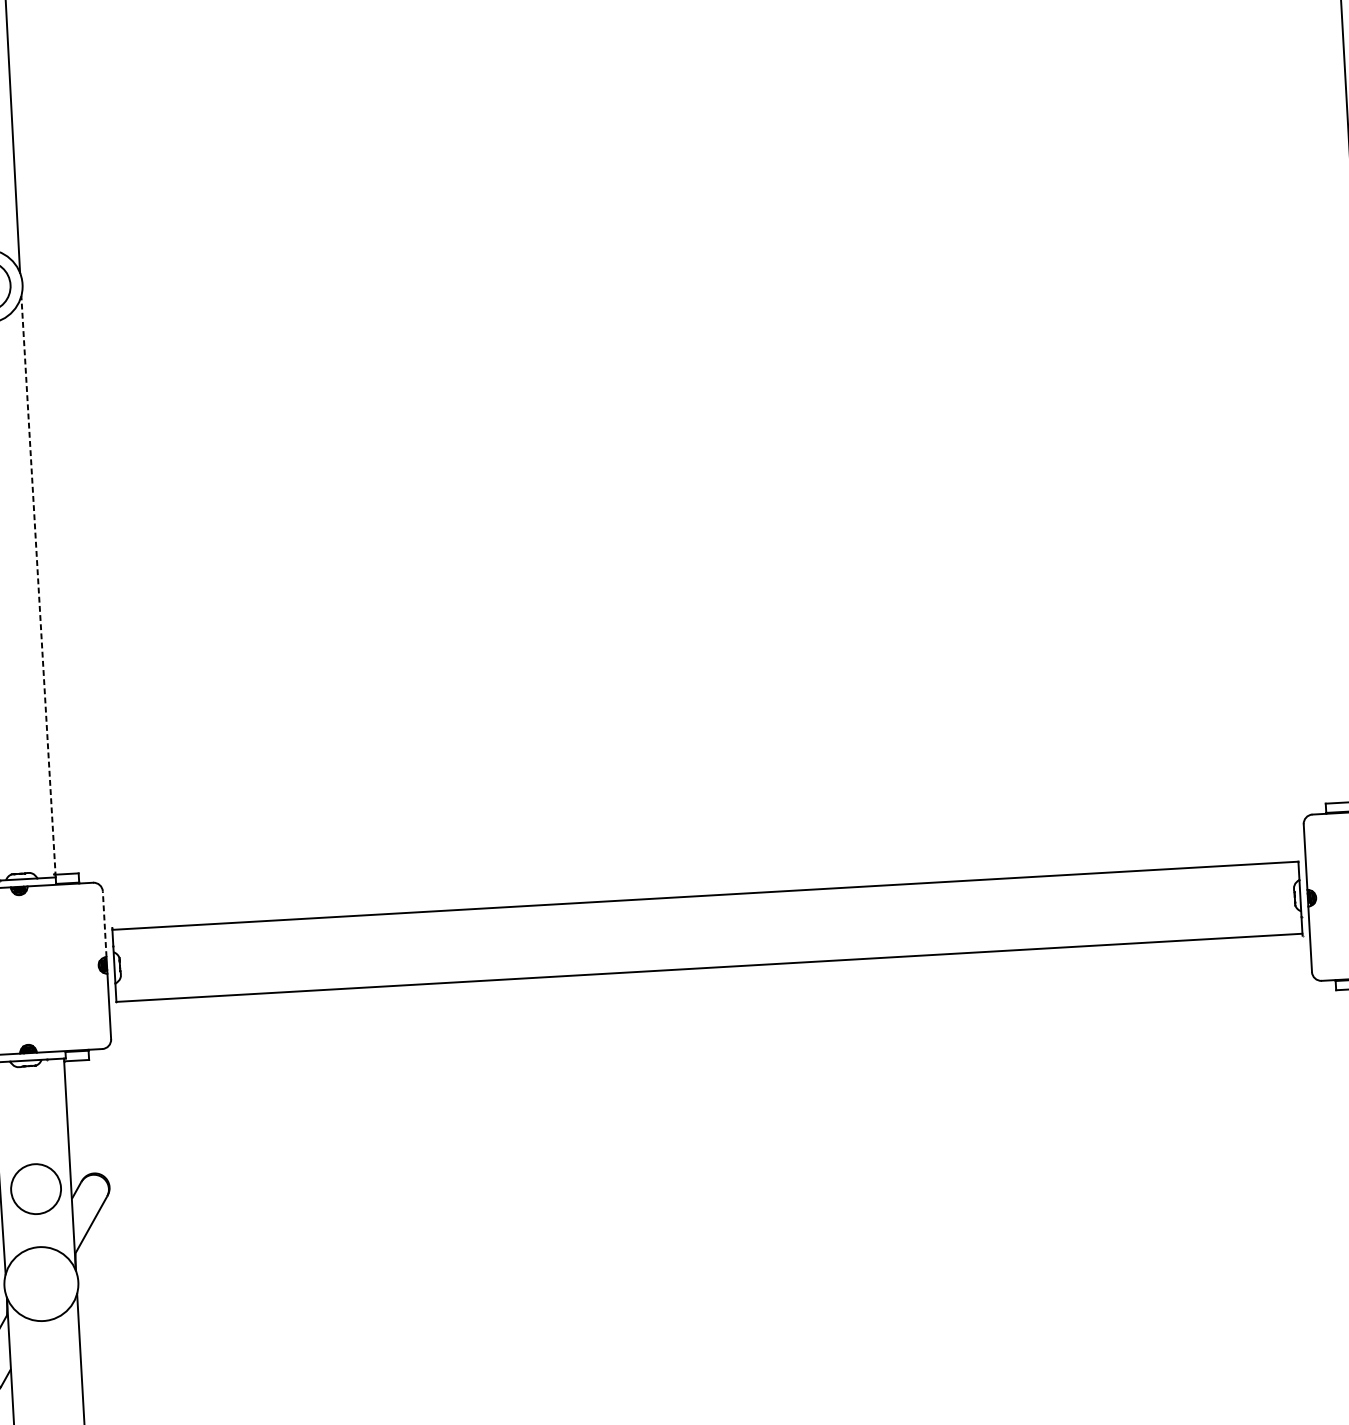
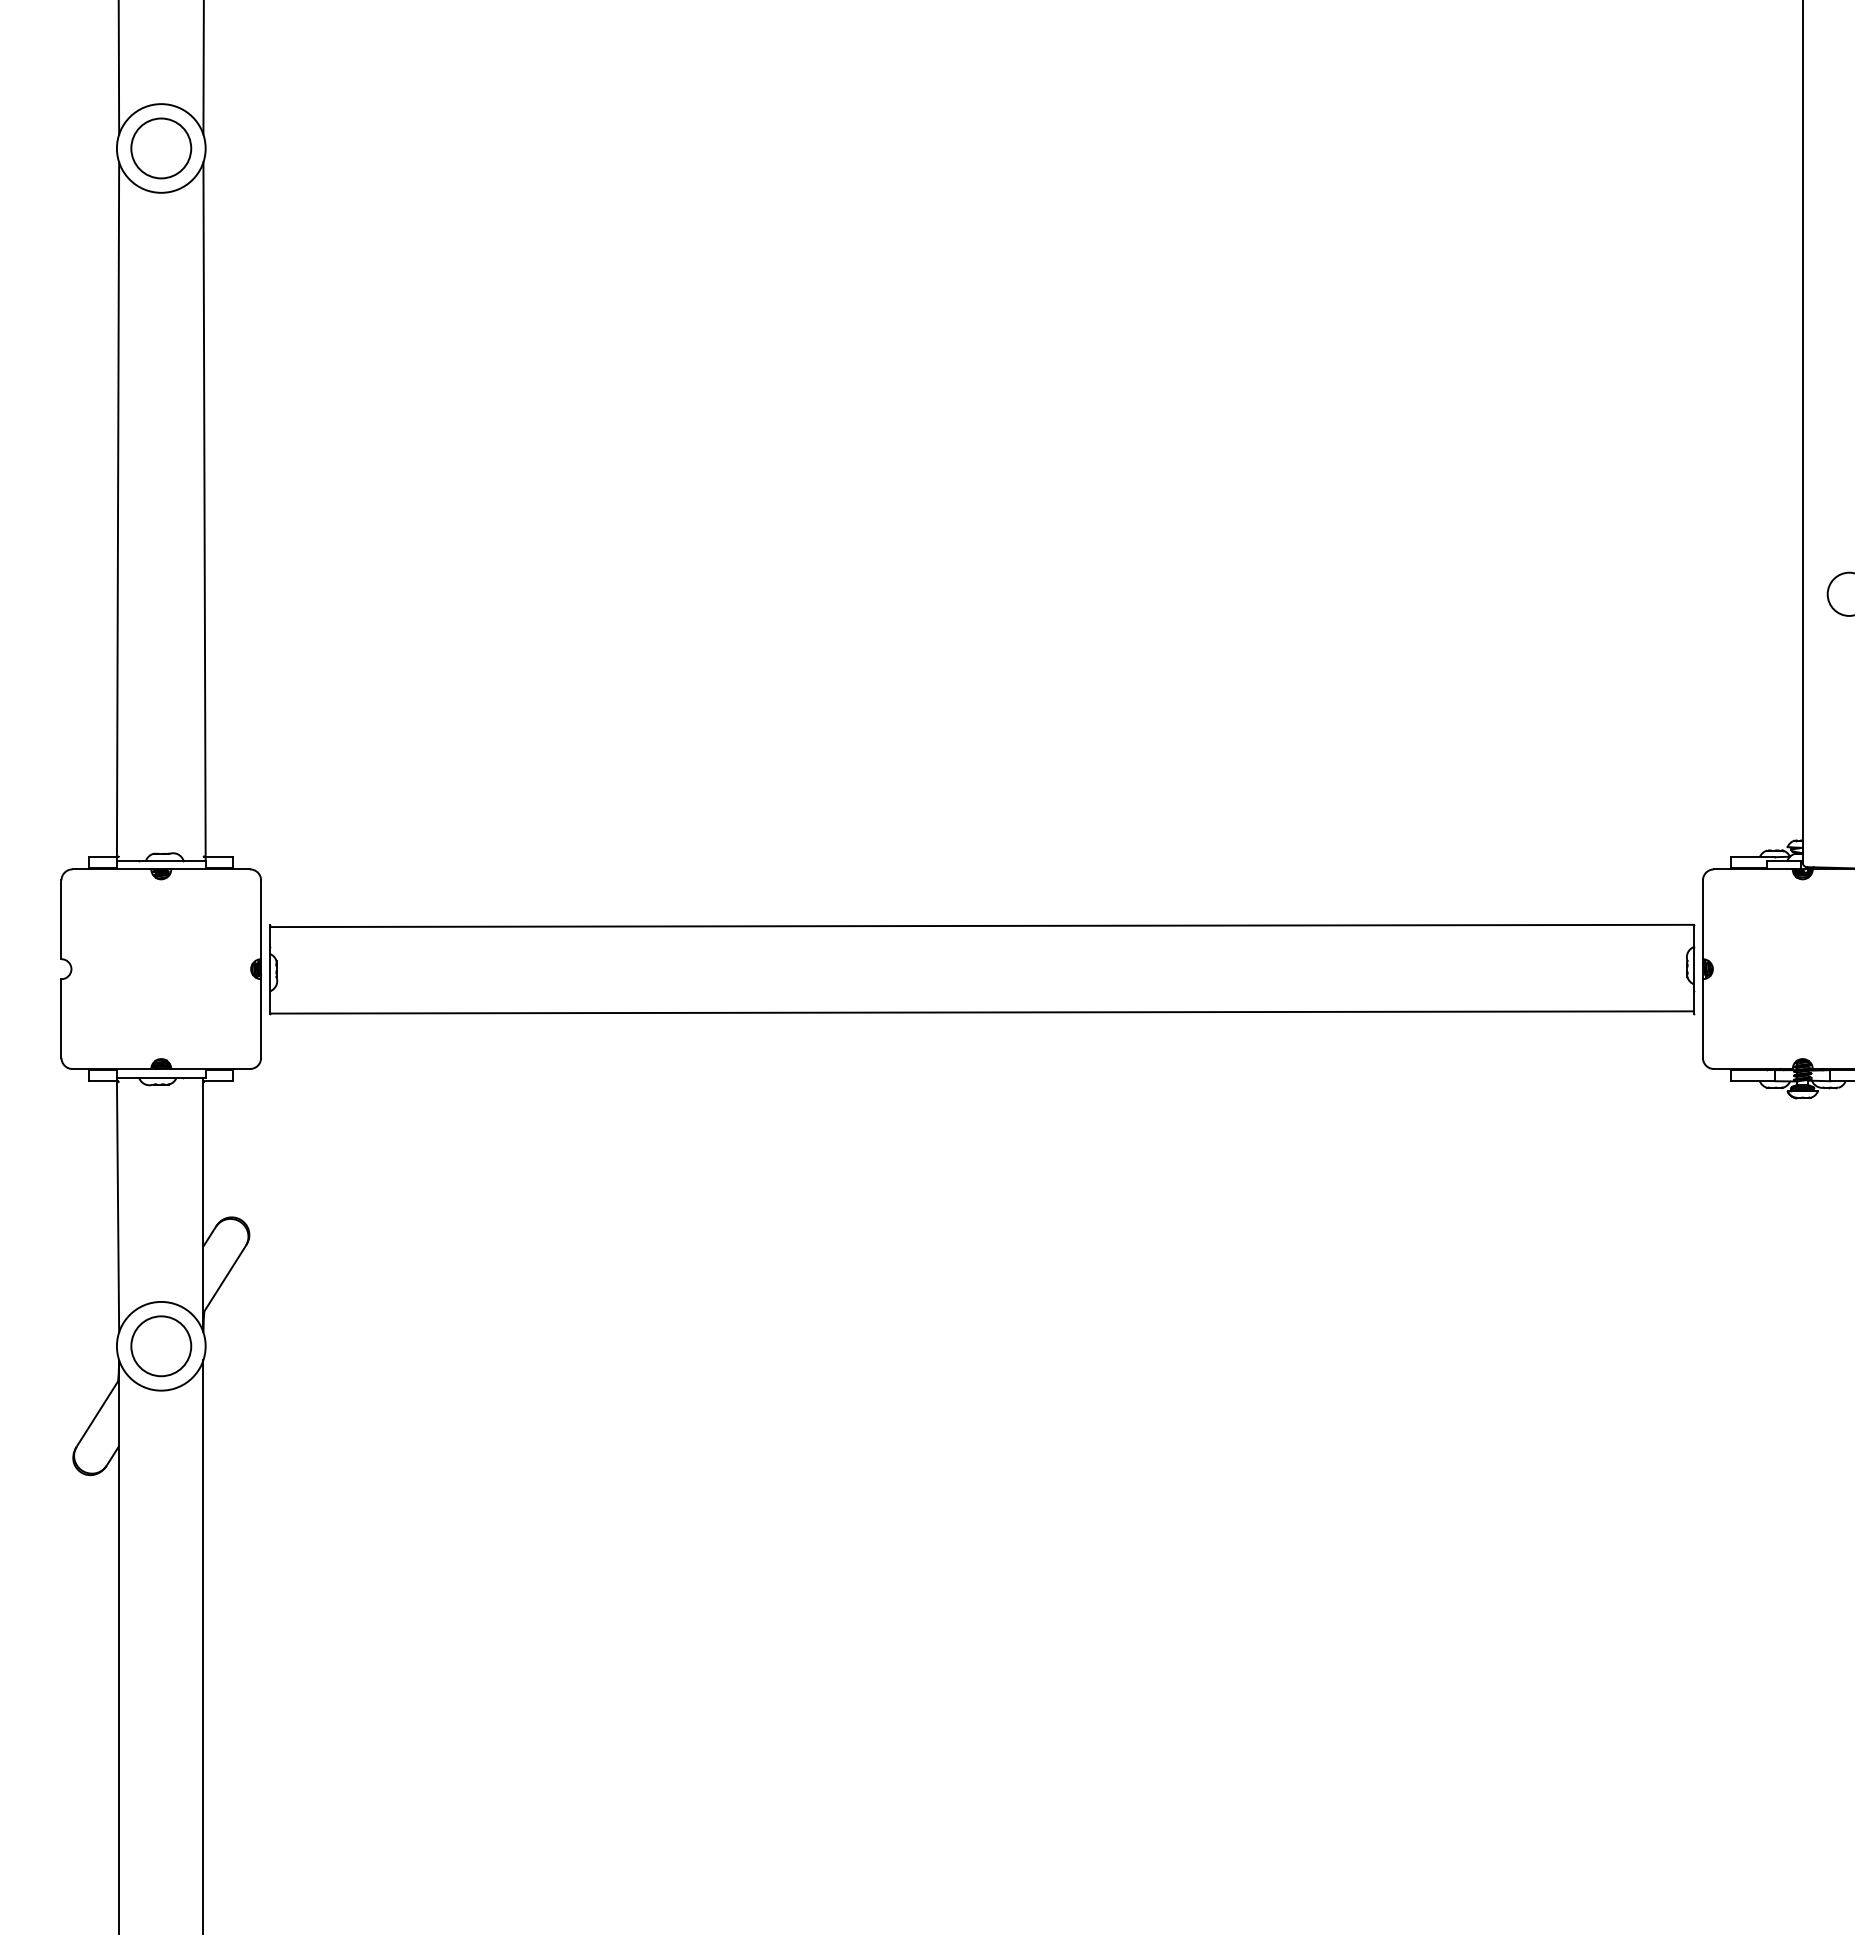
line: (38, 585) -> (204, 510), dashed -> solid
line: (104, 923) -> (261, 919), dashed -> solid
circle: (36, 1189) -> (161, 1346), moved

